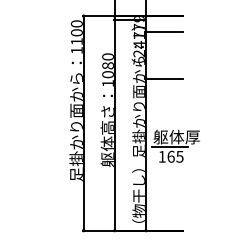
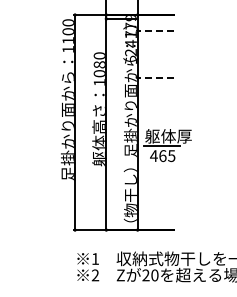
line: (163, 31) -> (155, 30), solid -> dashed
line: (163, 78) -> (155, 77), solid -> dashed
text: (161, 156) -> (153, 155), 165 -> 465

